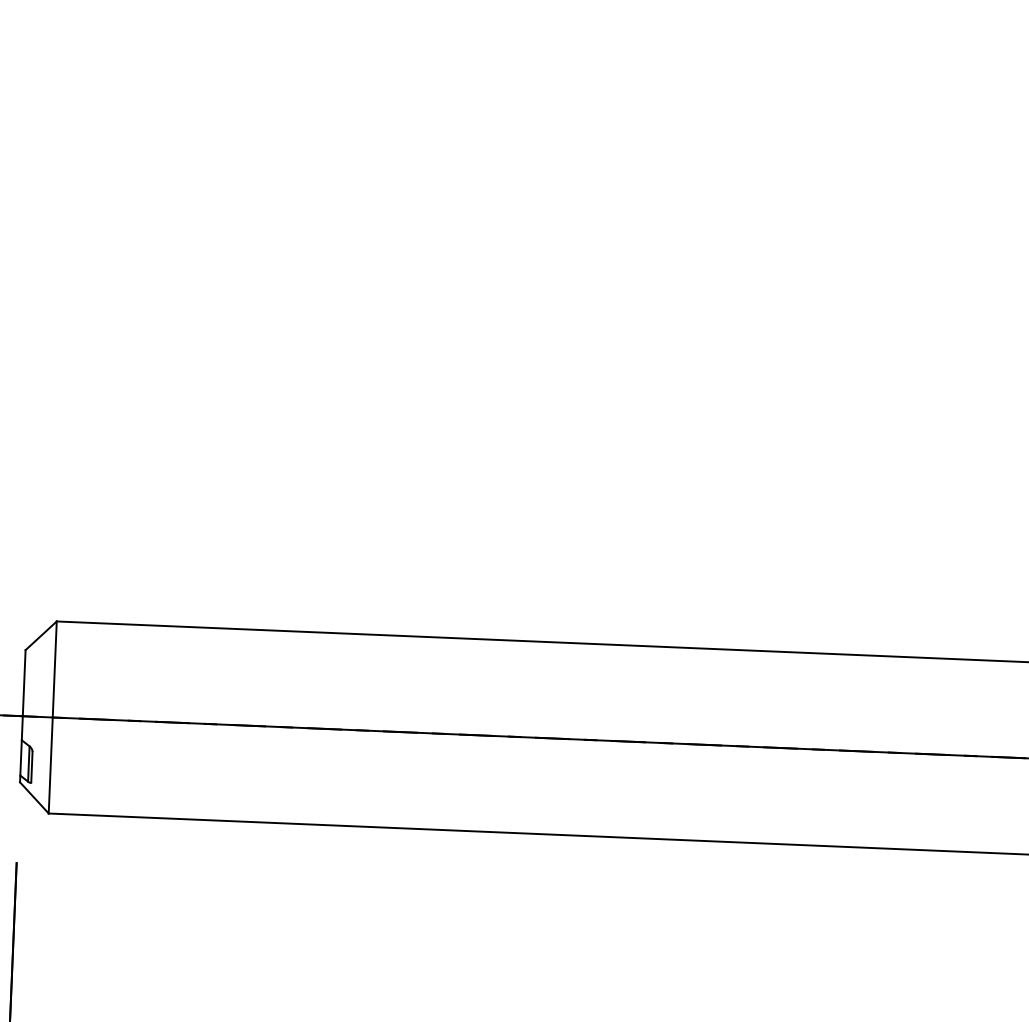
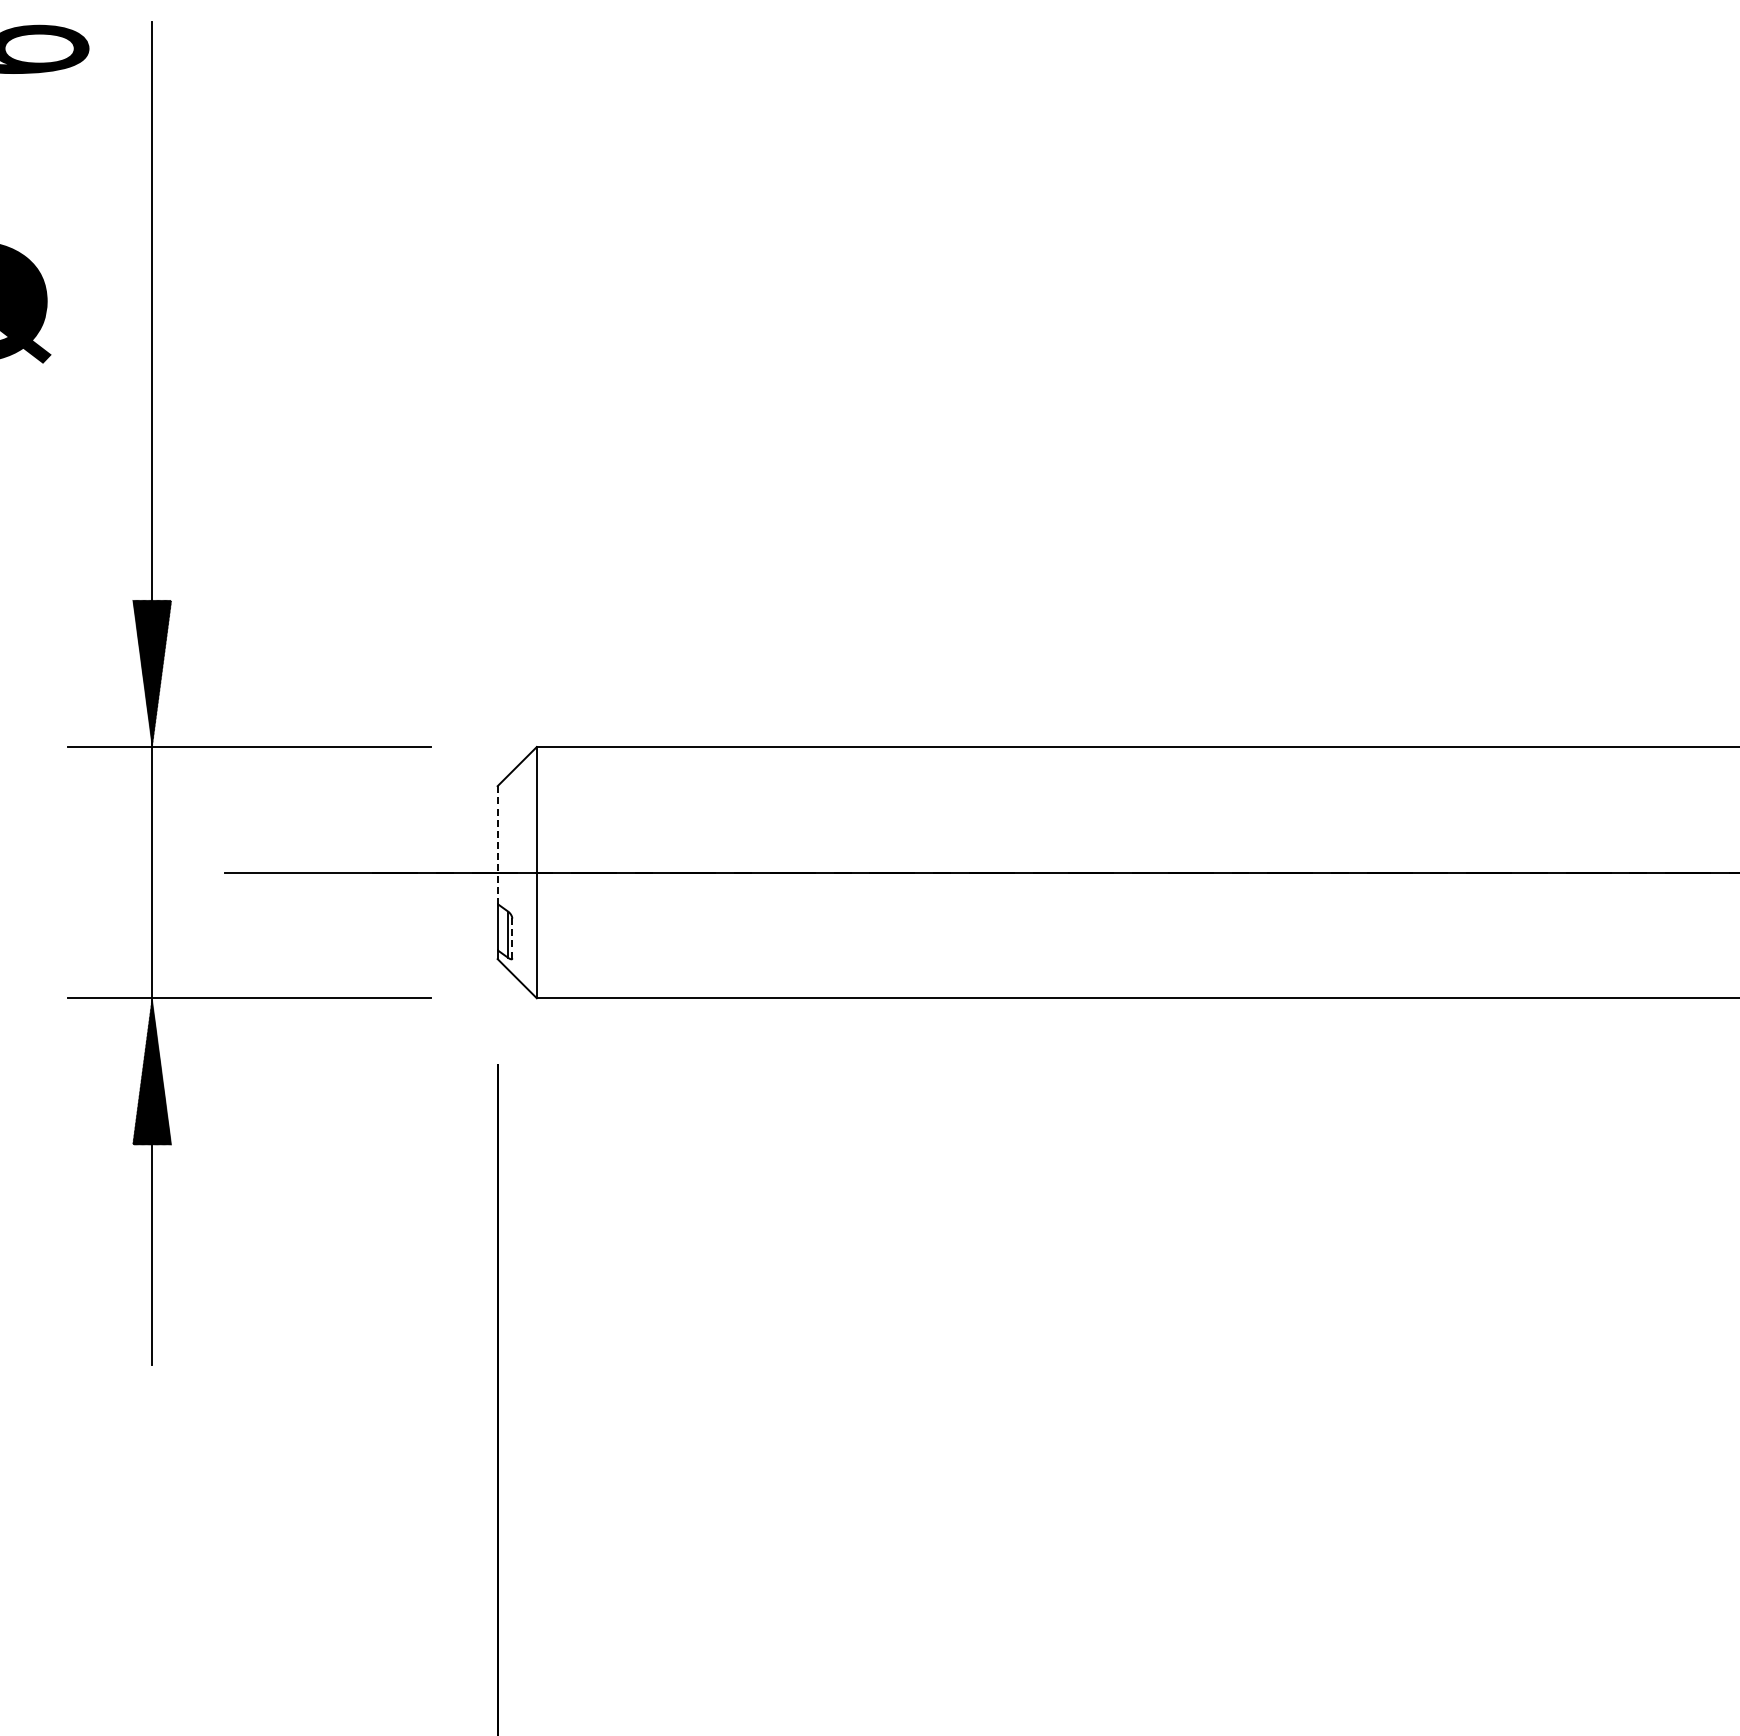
line: (23, 695) -> (497, 845), solid -> dashed
line: (32, 767) -> (512, 938), solid -> dashed

